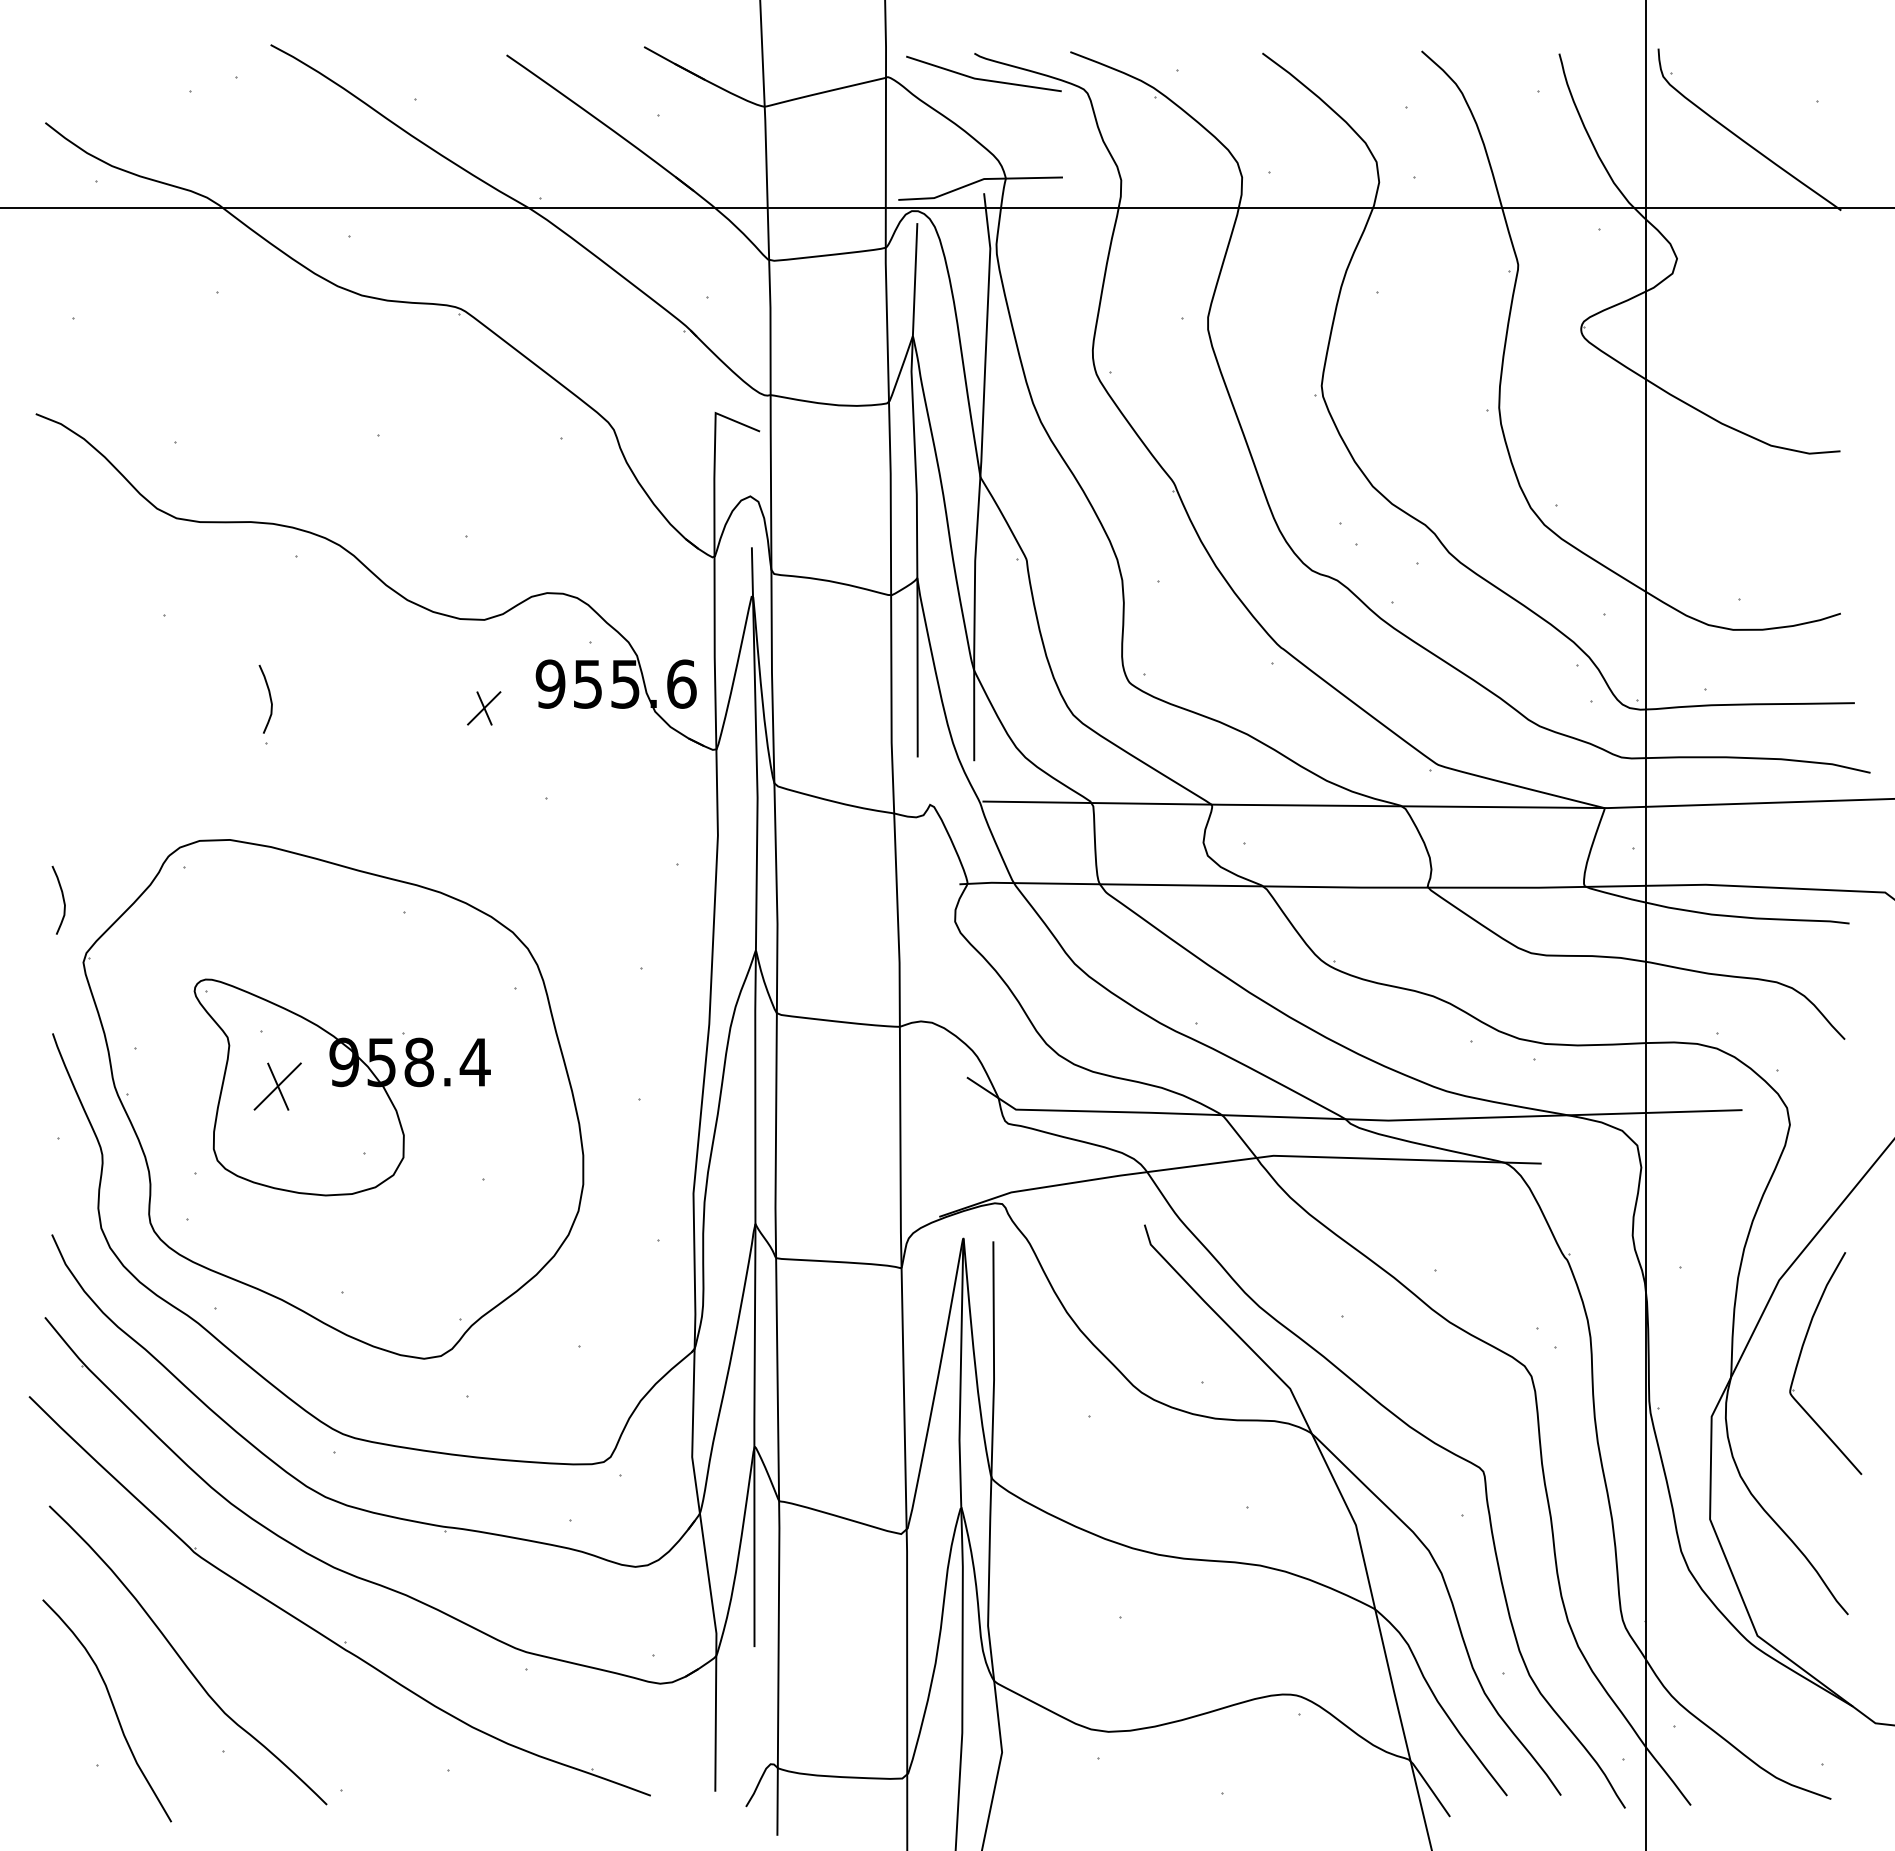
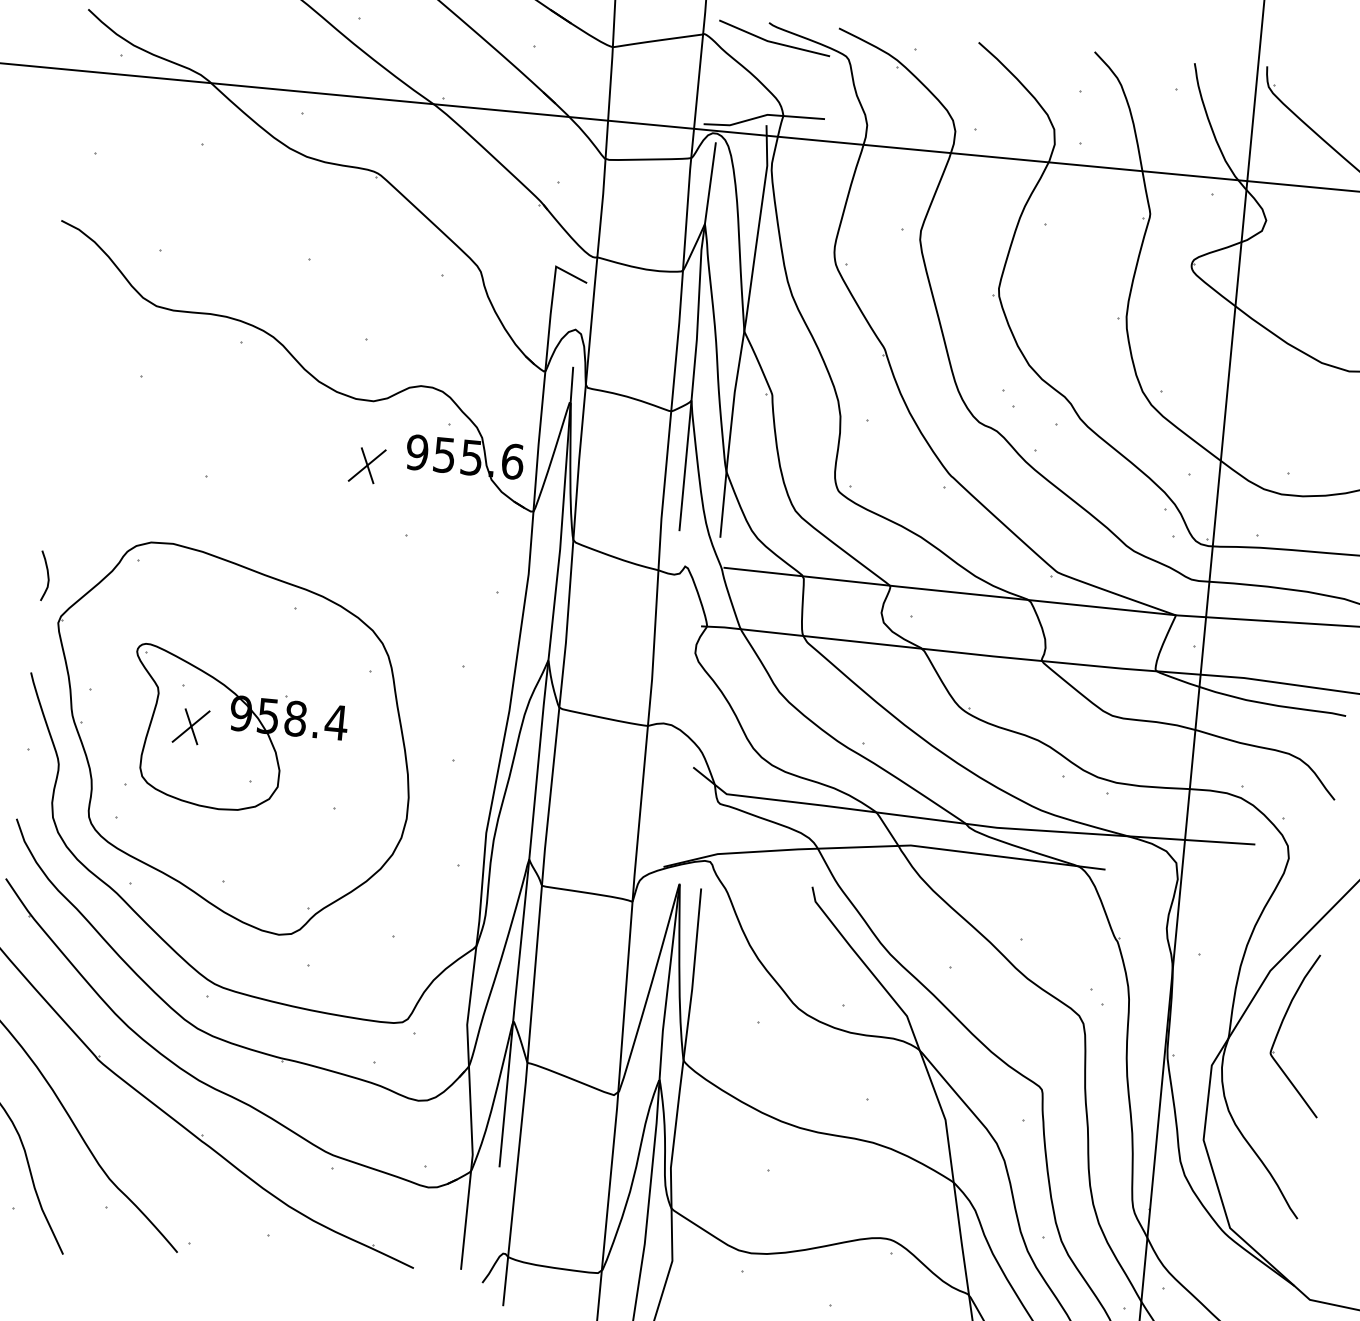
curve: (269, 698) -> (211, 443), removed
part: (484, 708) -> (367, 465), size x1.43

